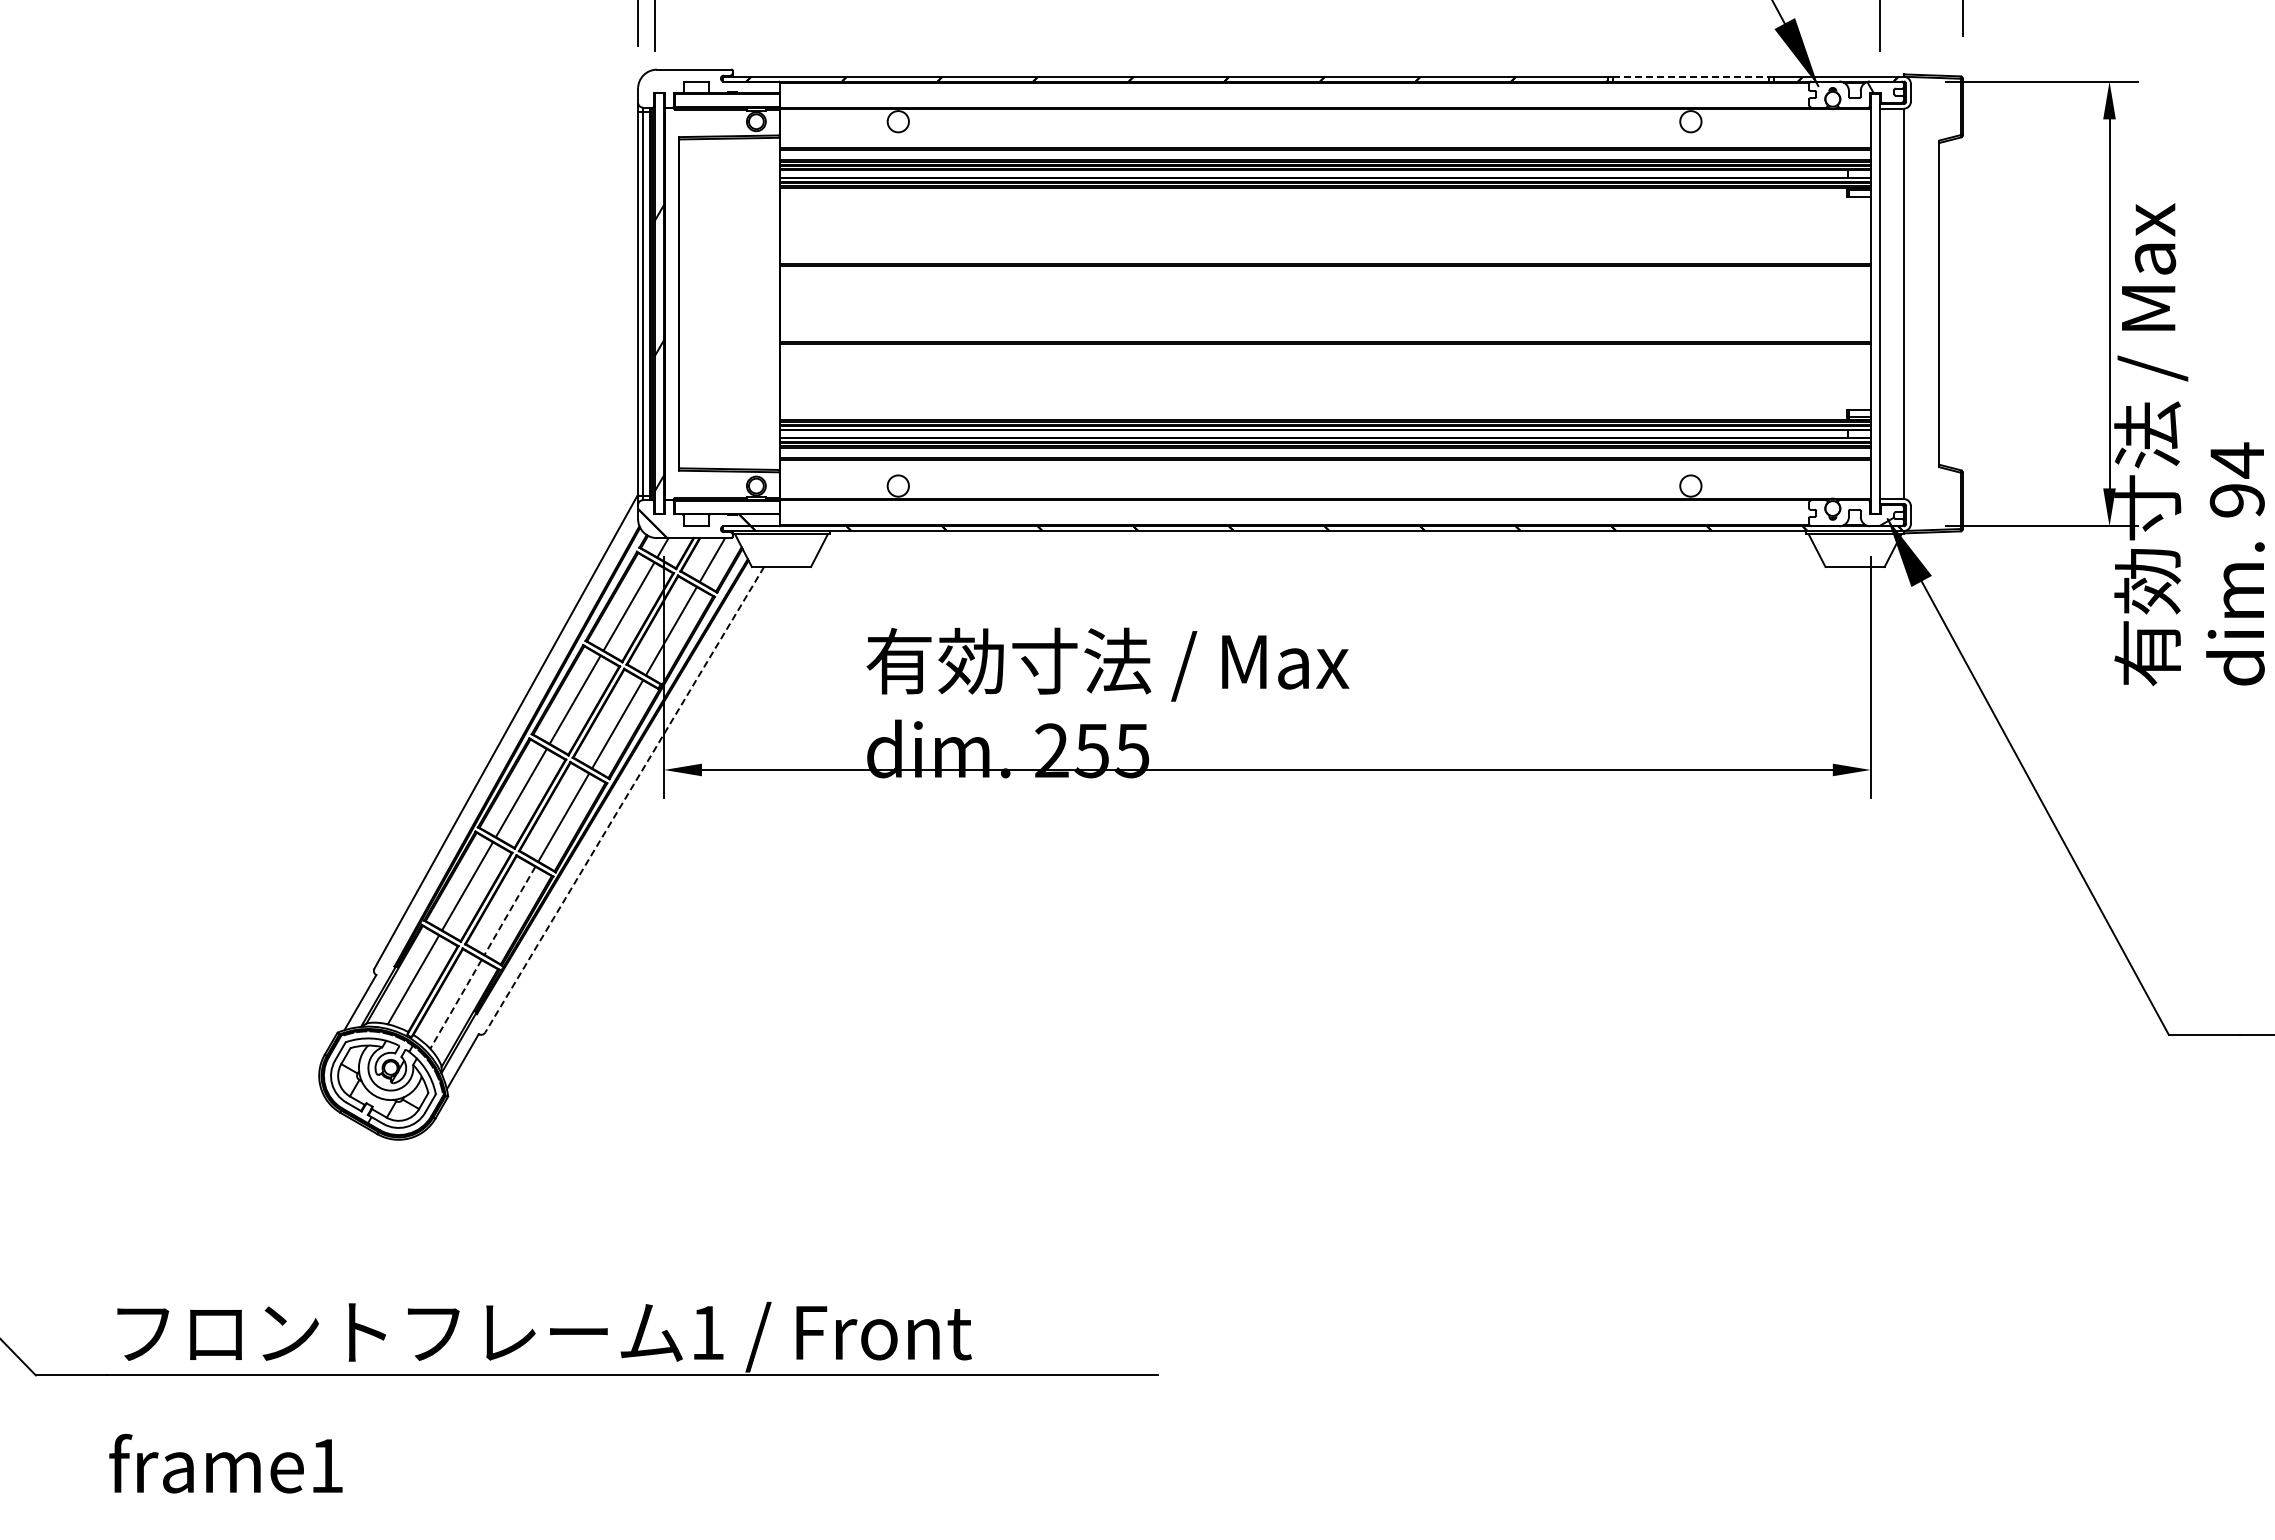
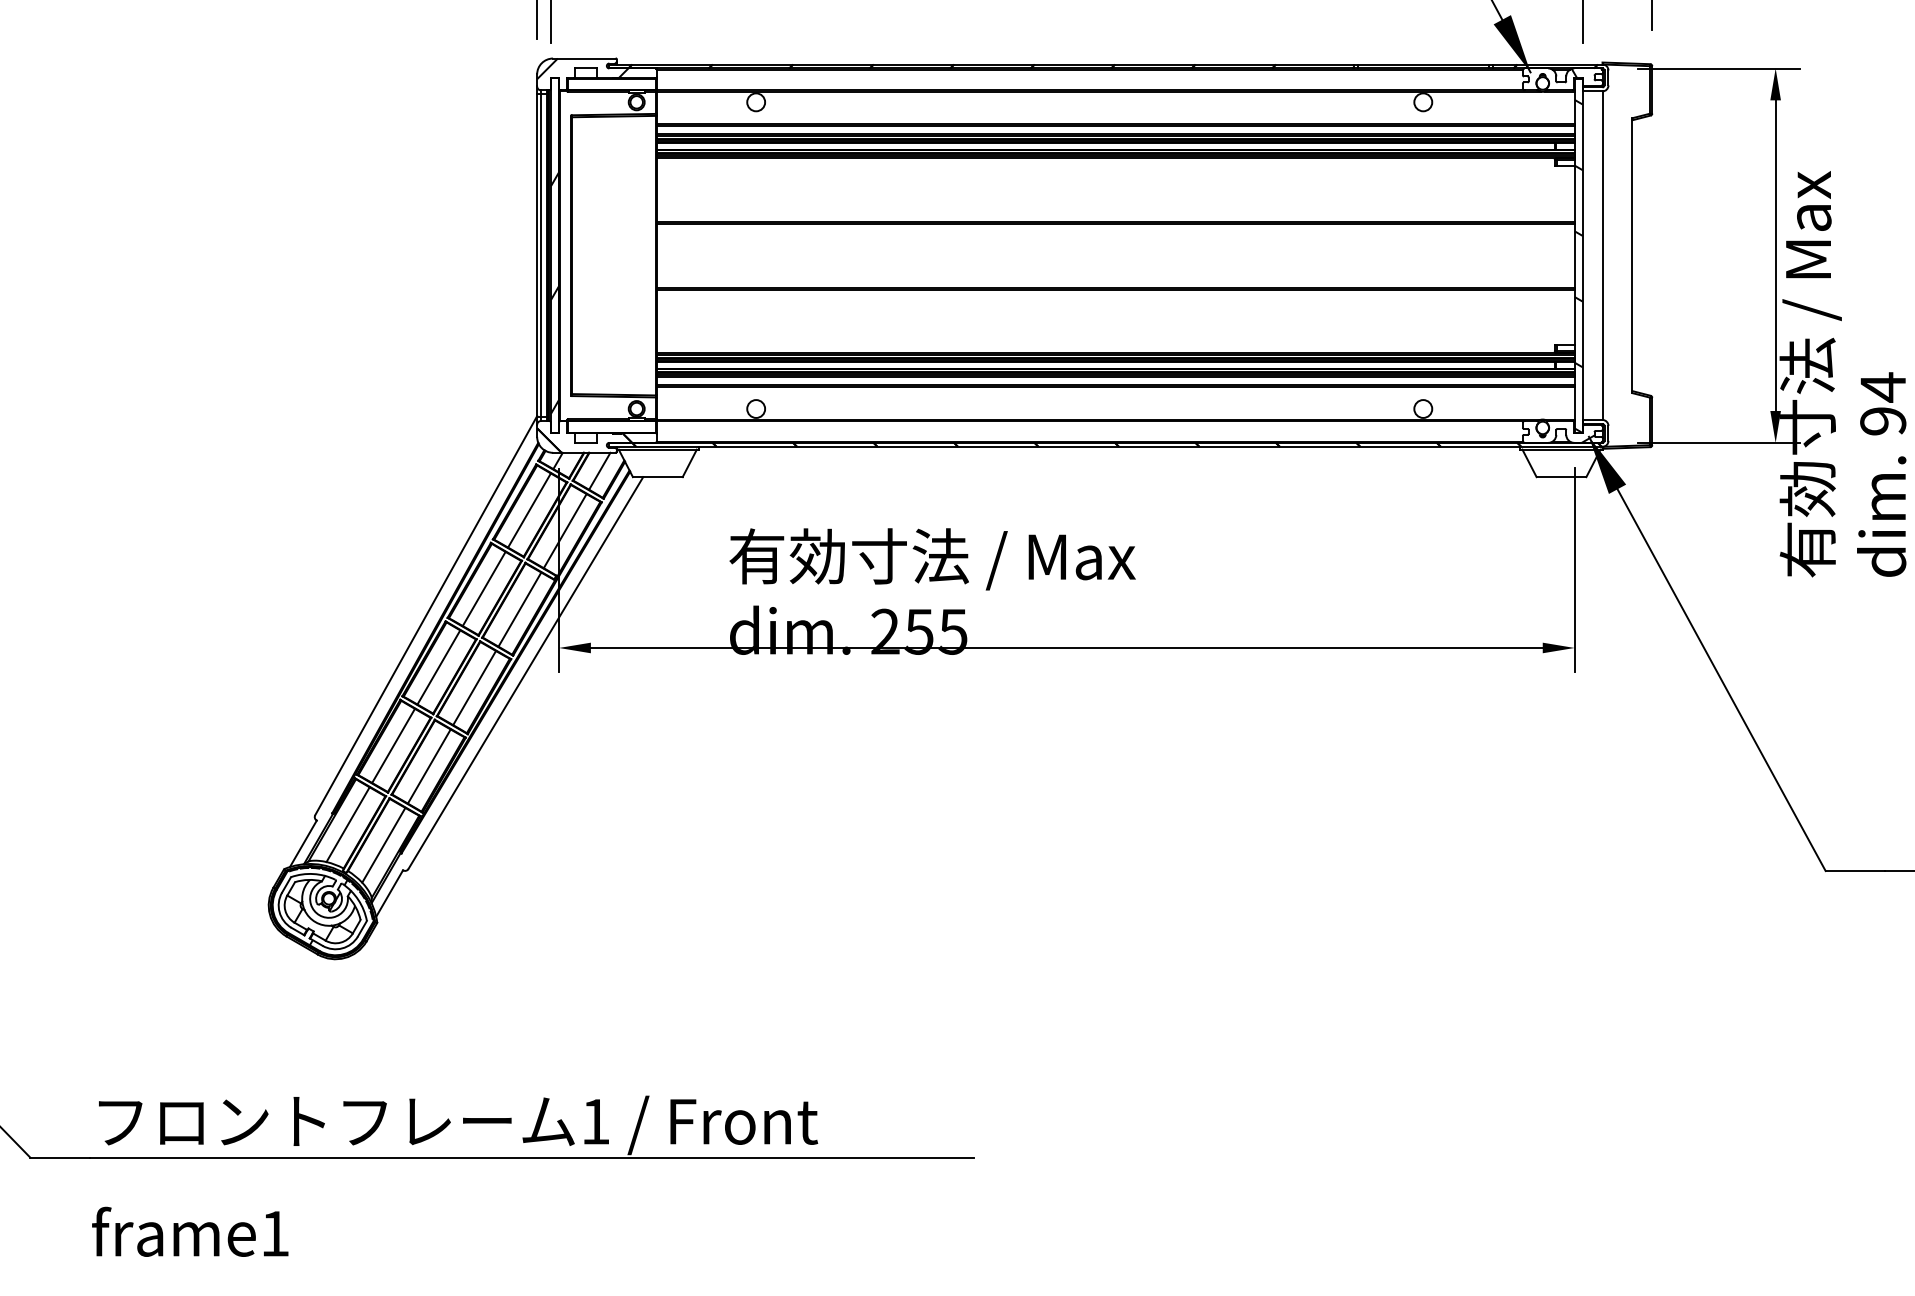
line: (1691, 76) -> (1423, 64), dashed -> solid
hatch: (692, 81) -> (582, 68), added
hatch: (1875, 315) -> (1578, 265), added
line: (624, 800) -> (525, 673), dashed -> solid
line: (509, 910) -> (428, 766), dashed -> solid
line: (455, 1004) -> (383, 845), dashed -> solid

